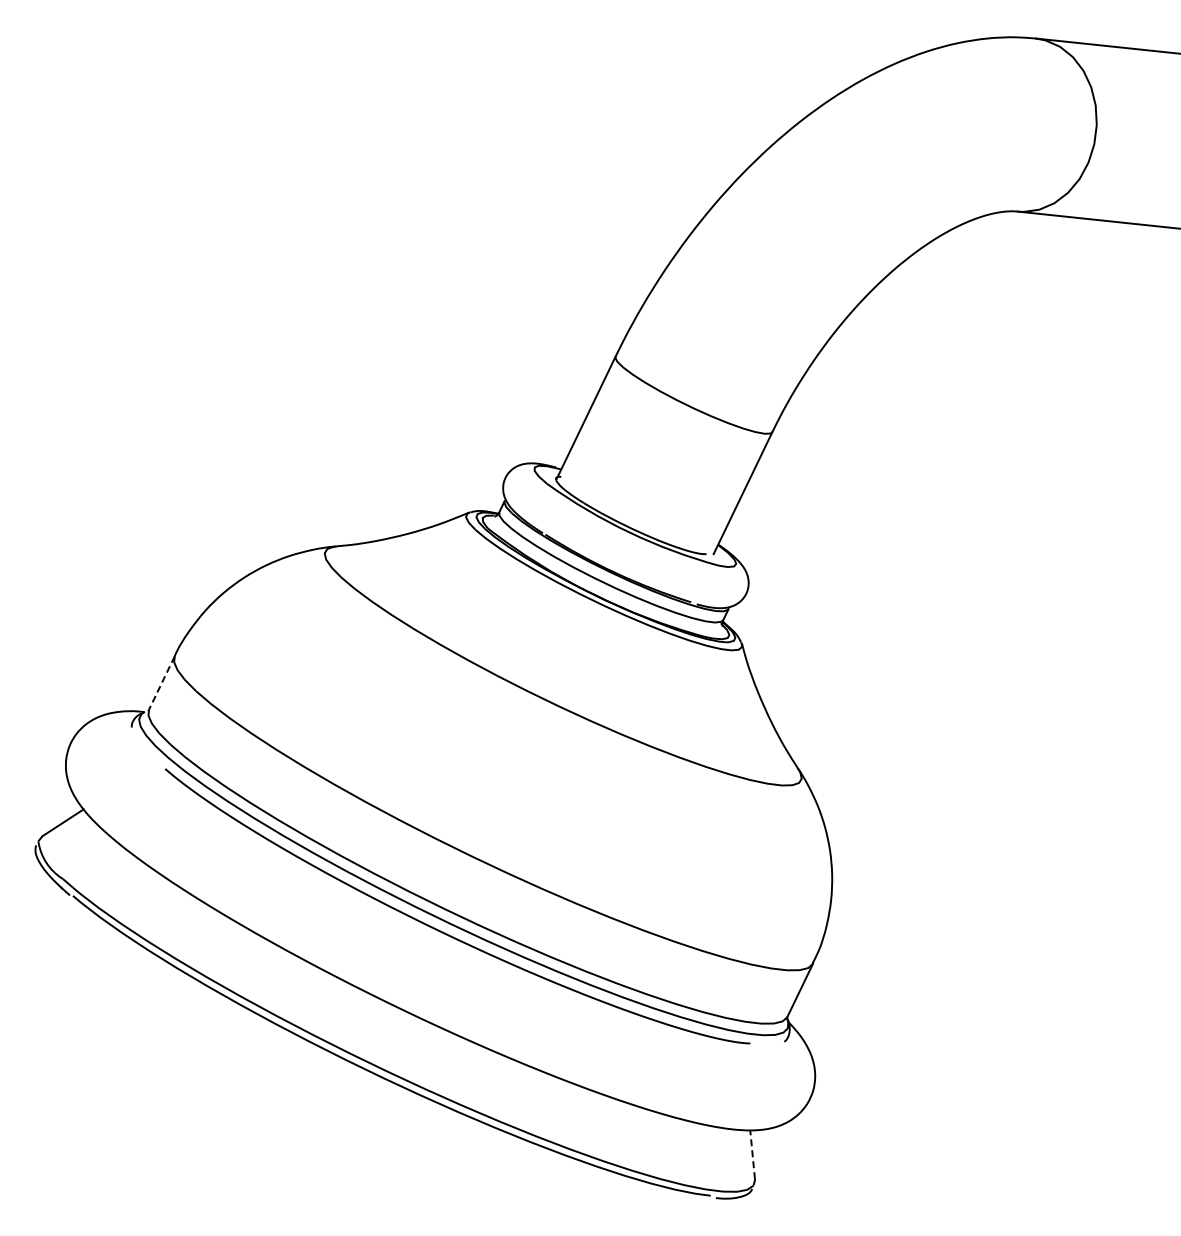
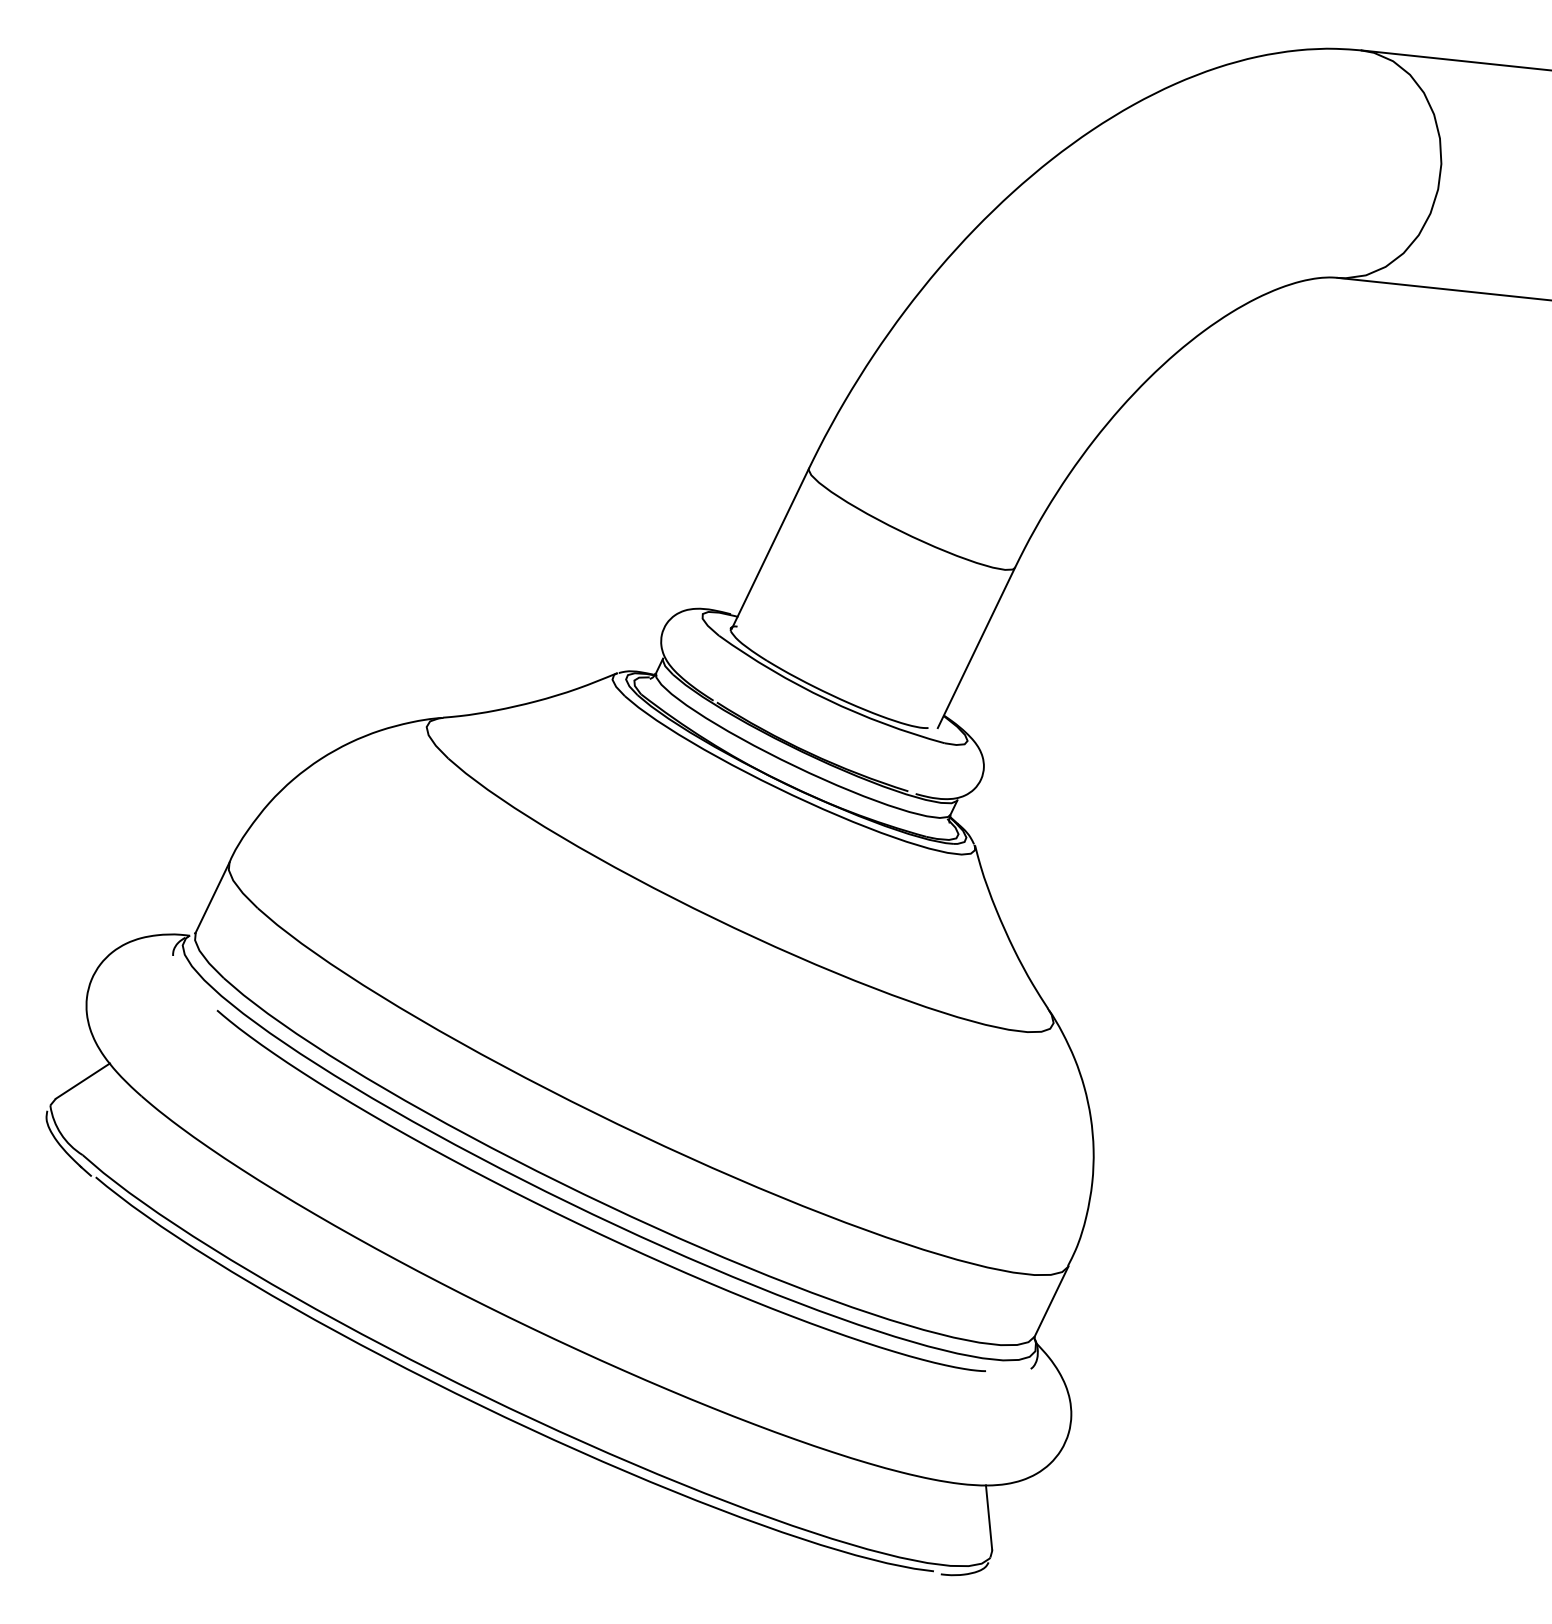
line: (161, 683) -> (212, 898), dashed -> solid
line: (752, 1154) -> (988, 1517), dashed -> solid

